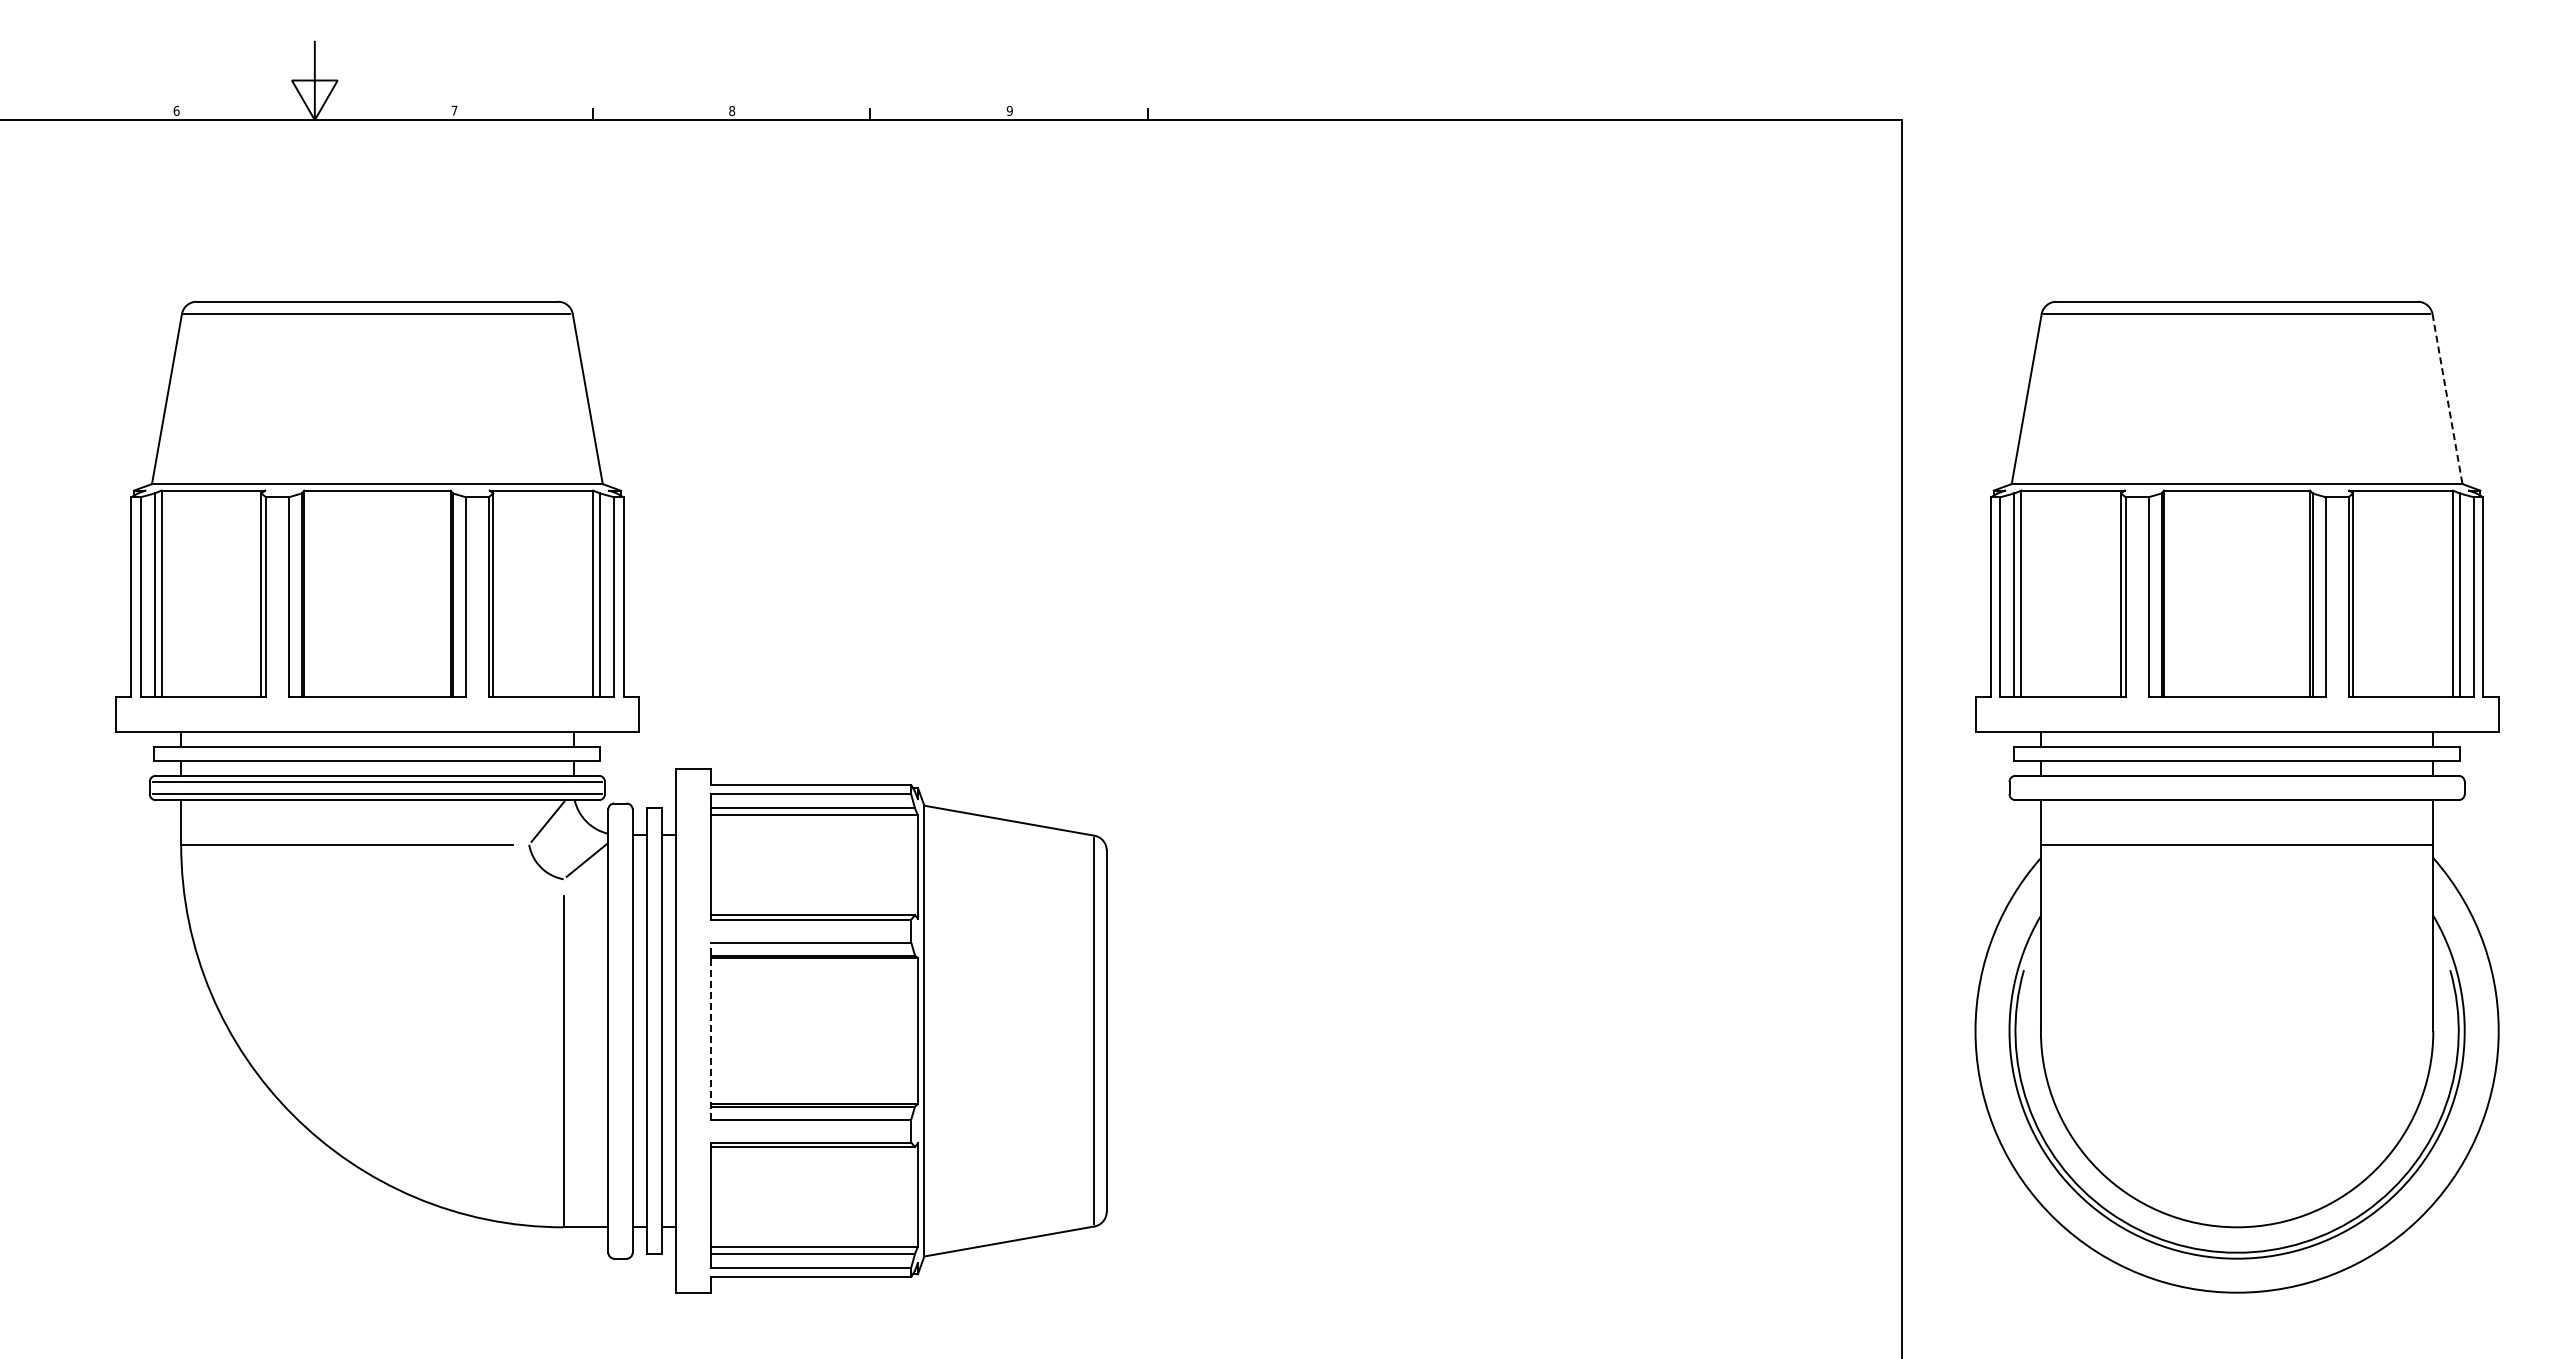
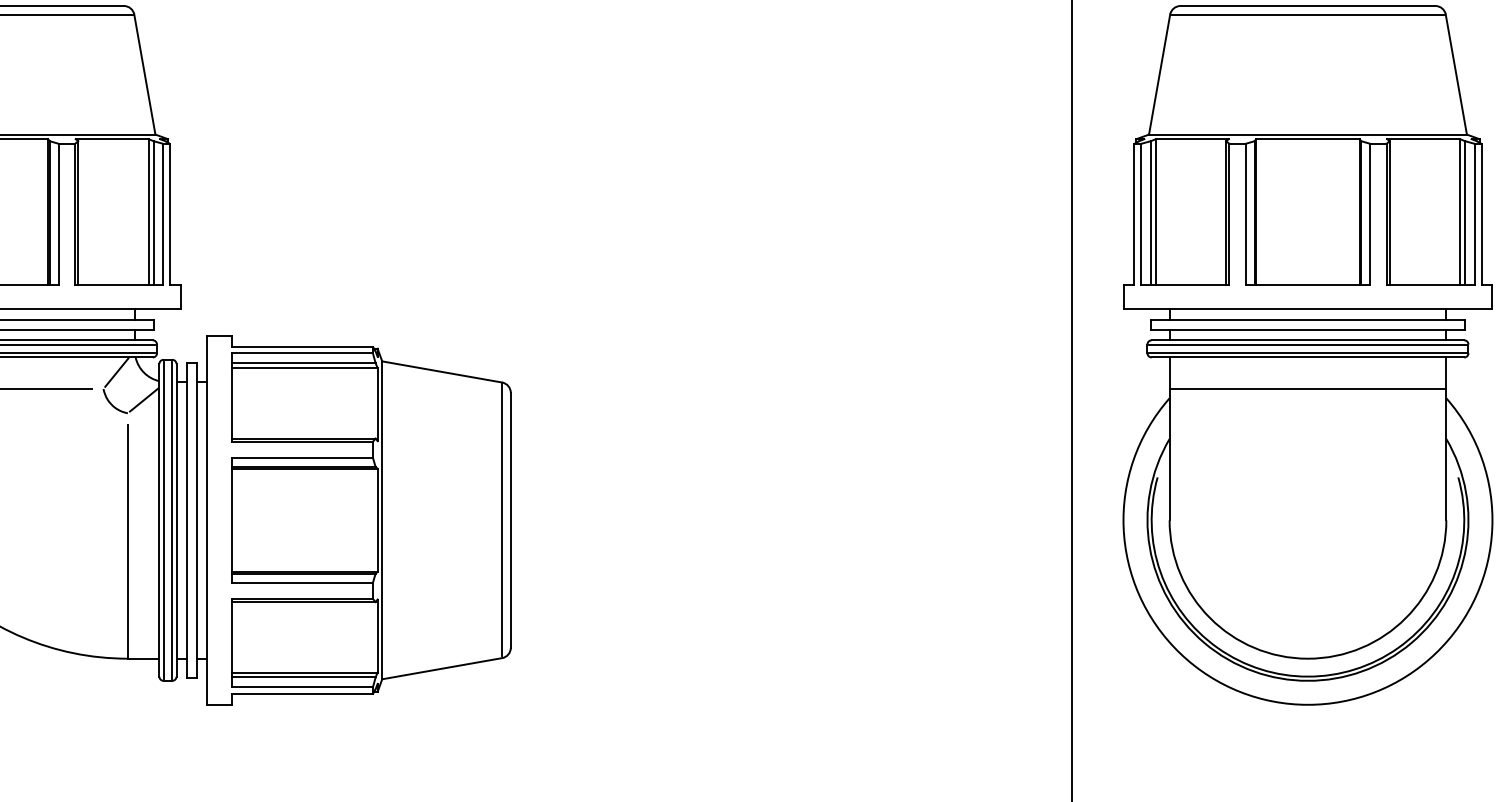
line: (2447, 399) -> (1456, 74), dashed -> solid
line: (2236, 781) -> (1307, 344), added
line: (2236, 794) -> (1307, 353), added
line: (614, 1030) -> (163, 519), added
line: (626, 1030) -> (172, 519), added
line: (711, 1031) -> (232, 520), dashed -> solid

